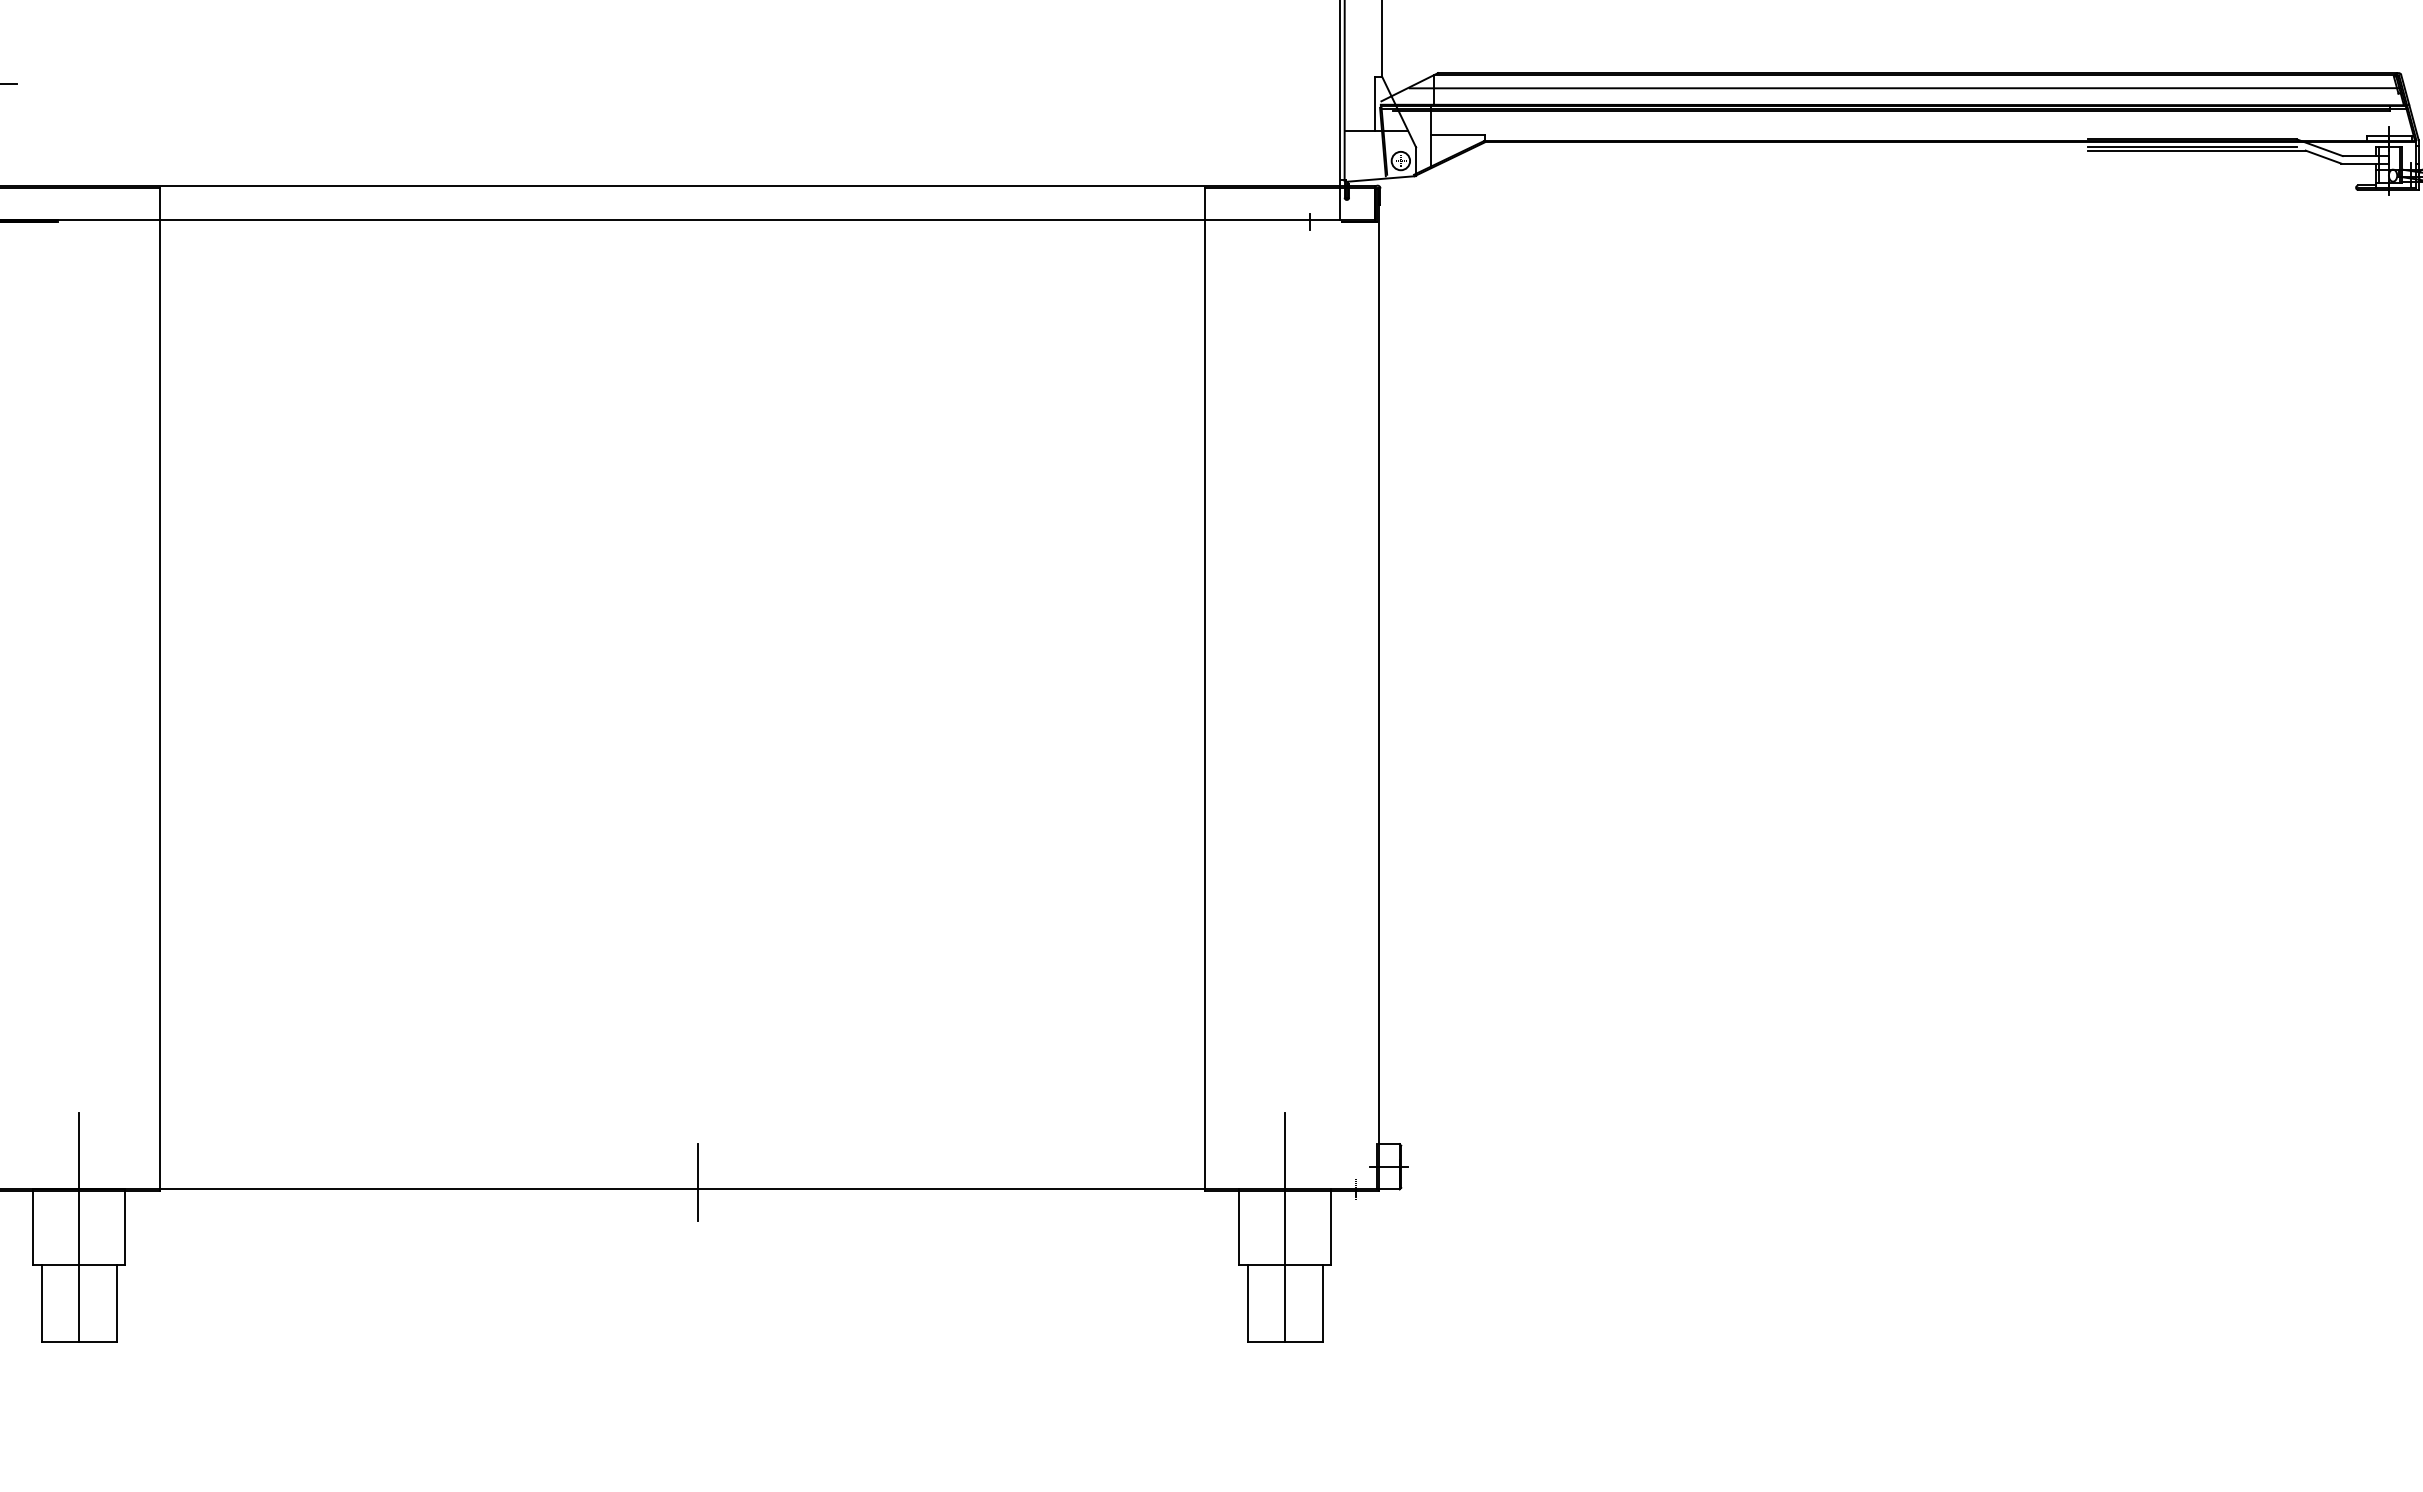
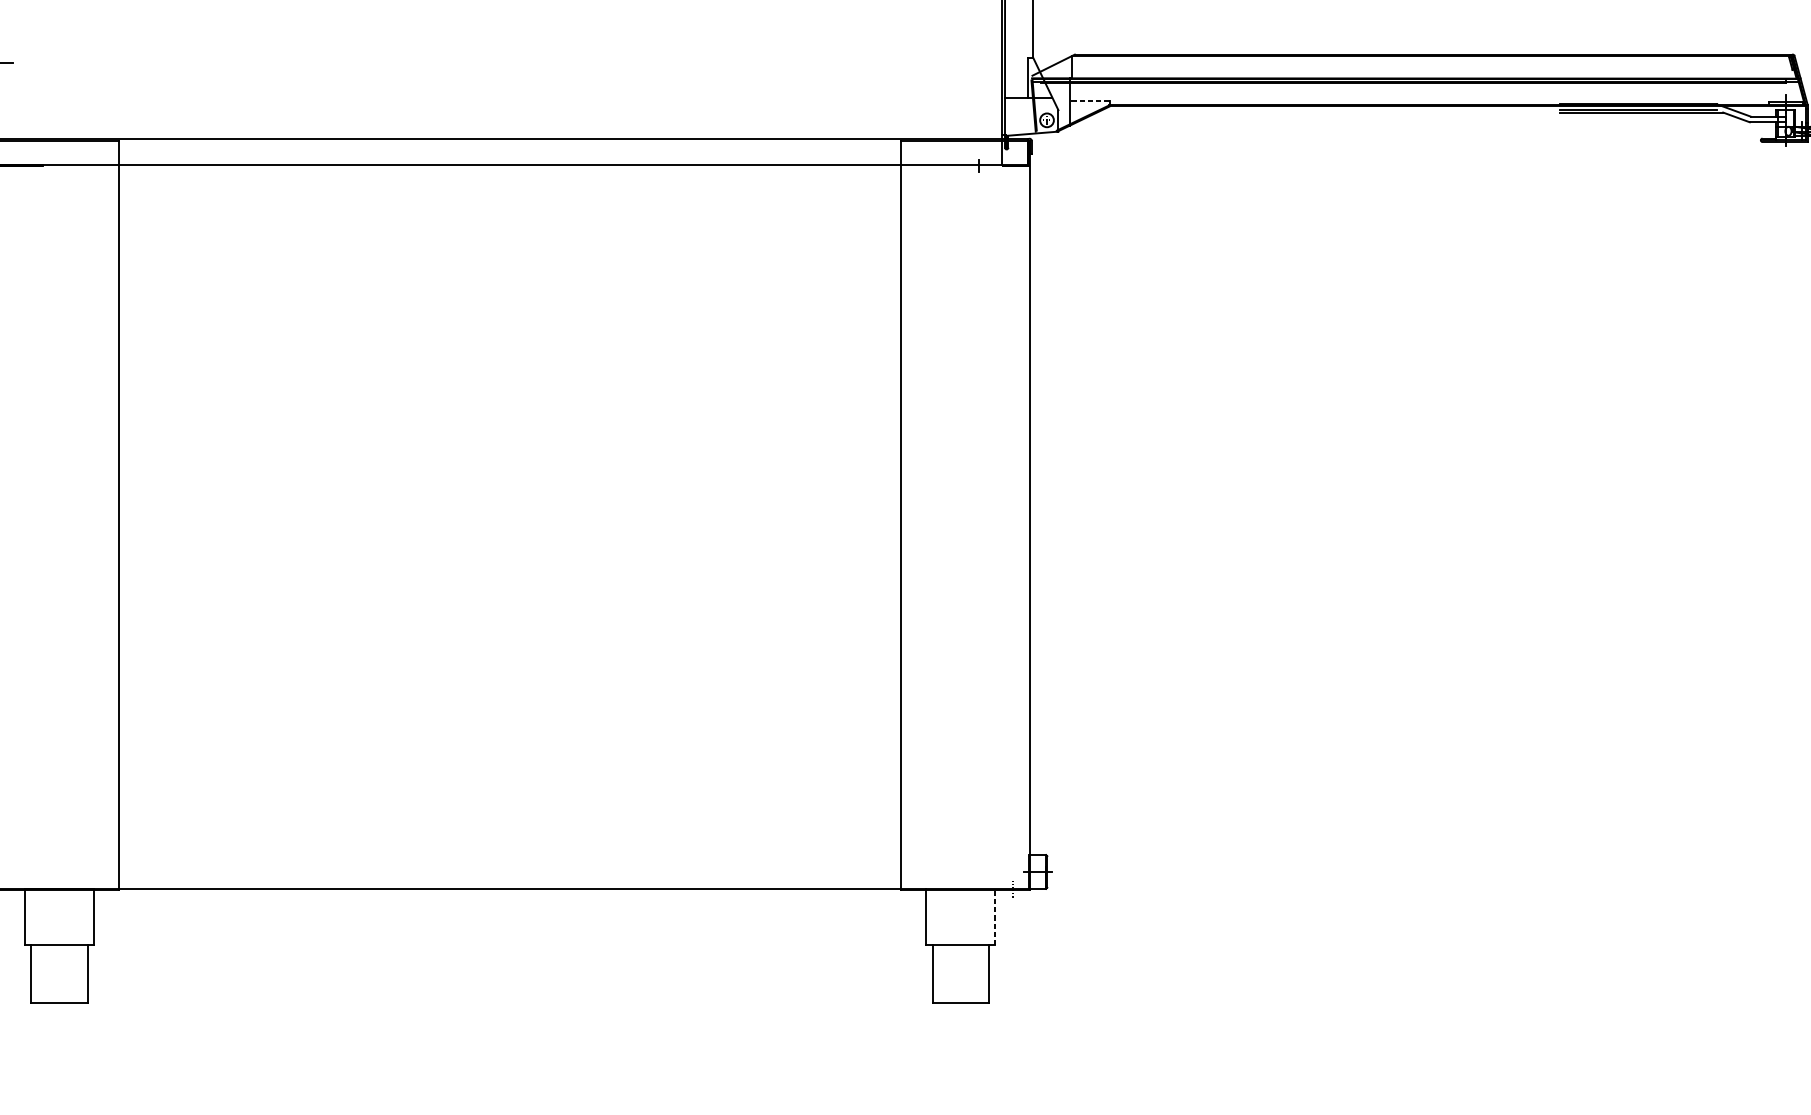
line: (1904, 88) -> (1423, 66), removed
line: (1457, 134) -> (1089, 100), solid -> dashed
line: (698, 1181) -> (522, 882), removed
line: (79, 1227) -> (59, 917), removed
line: (1285, 1227) -> (960, 917), removed
line: (1331, 1227) -> (995, 917), solid -> dashed

